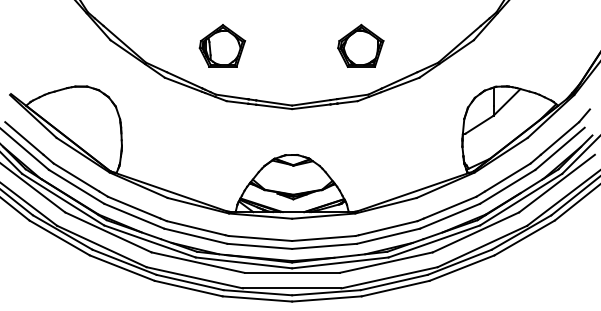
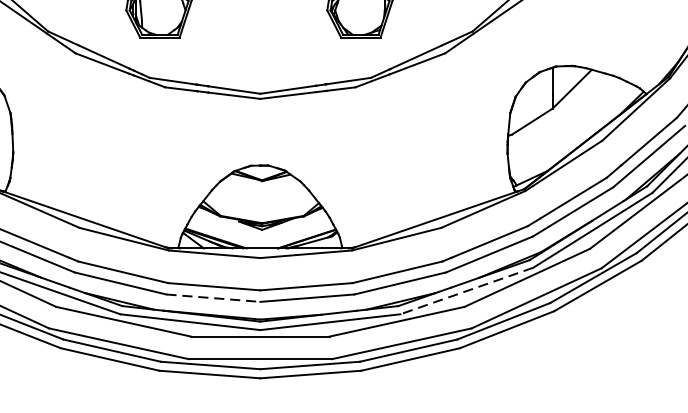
line: (433, 241) -> (465, 291), solid -> dashed
line: (260, 246) -> (214, 298), solid -> dashed

